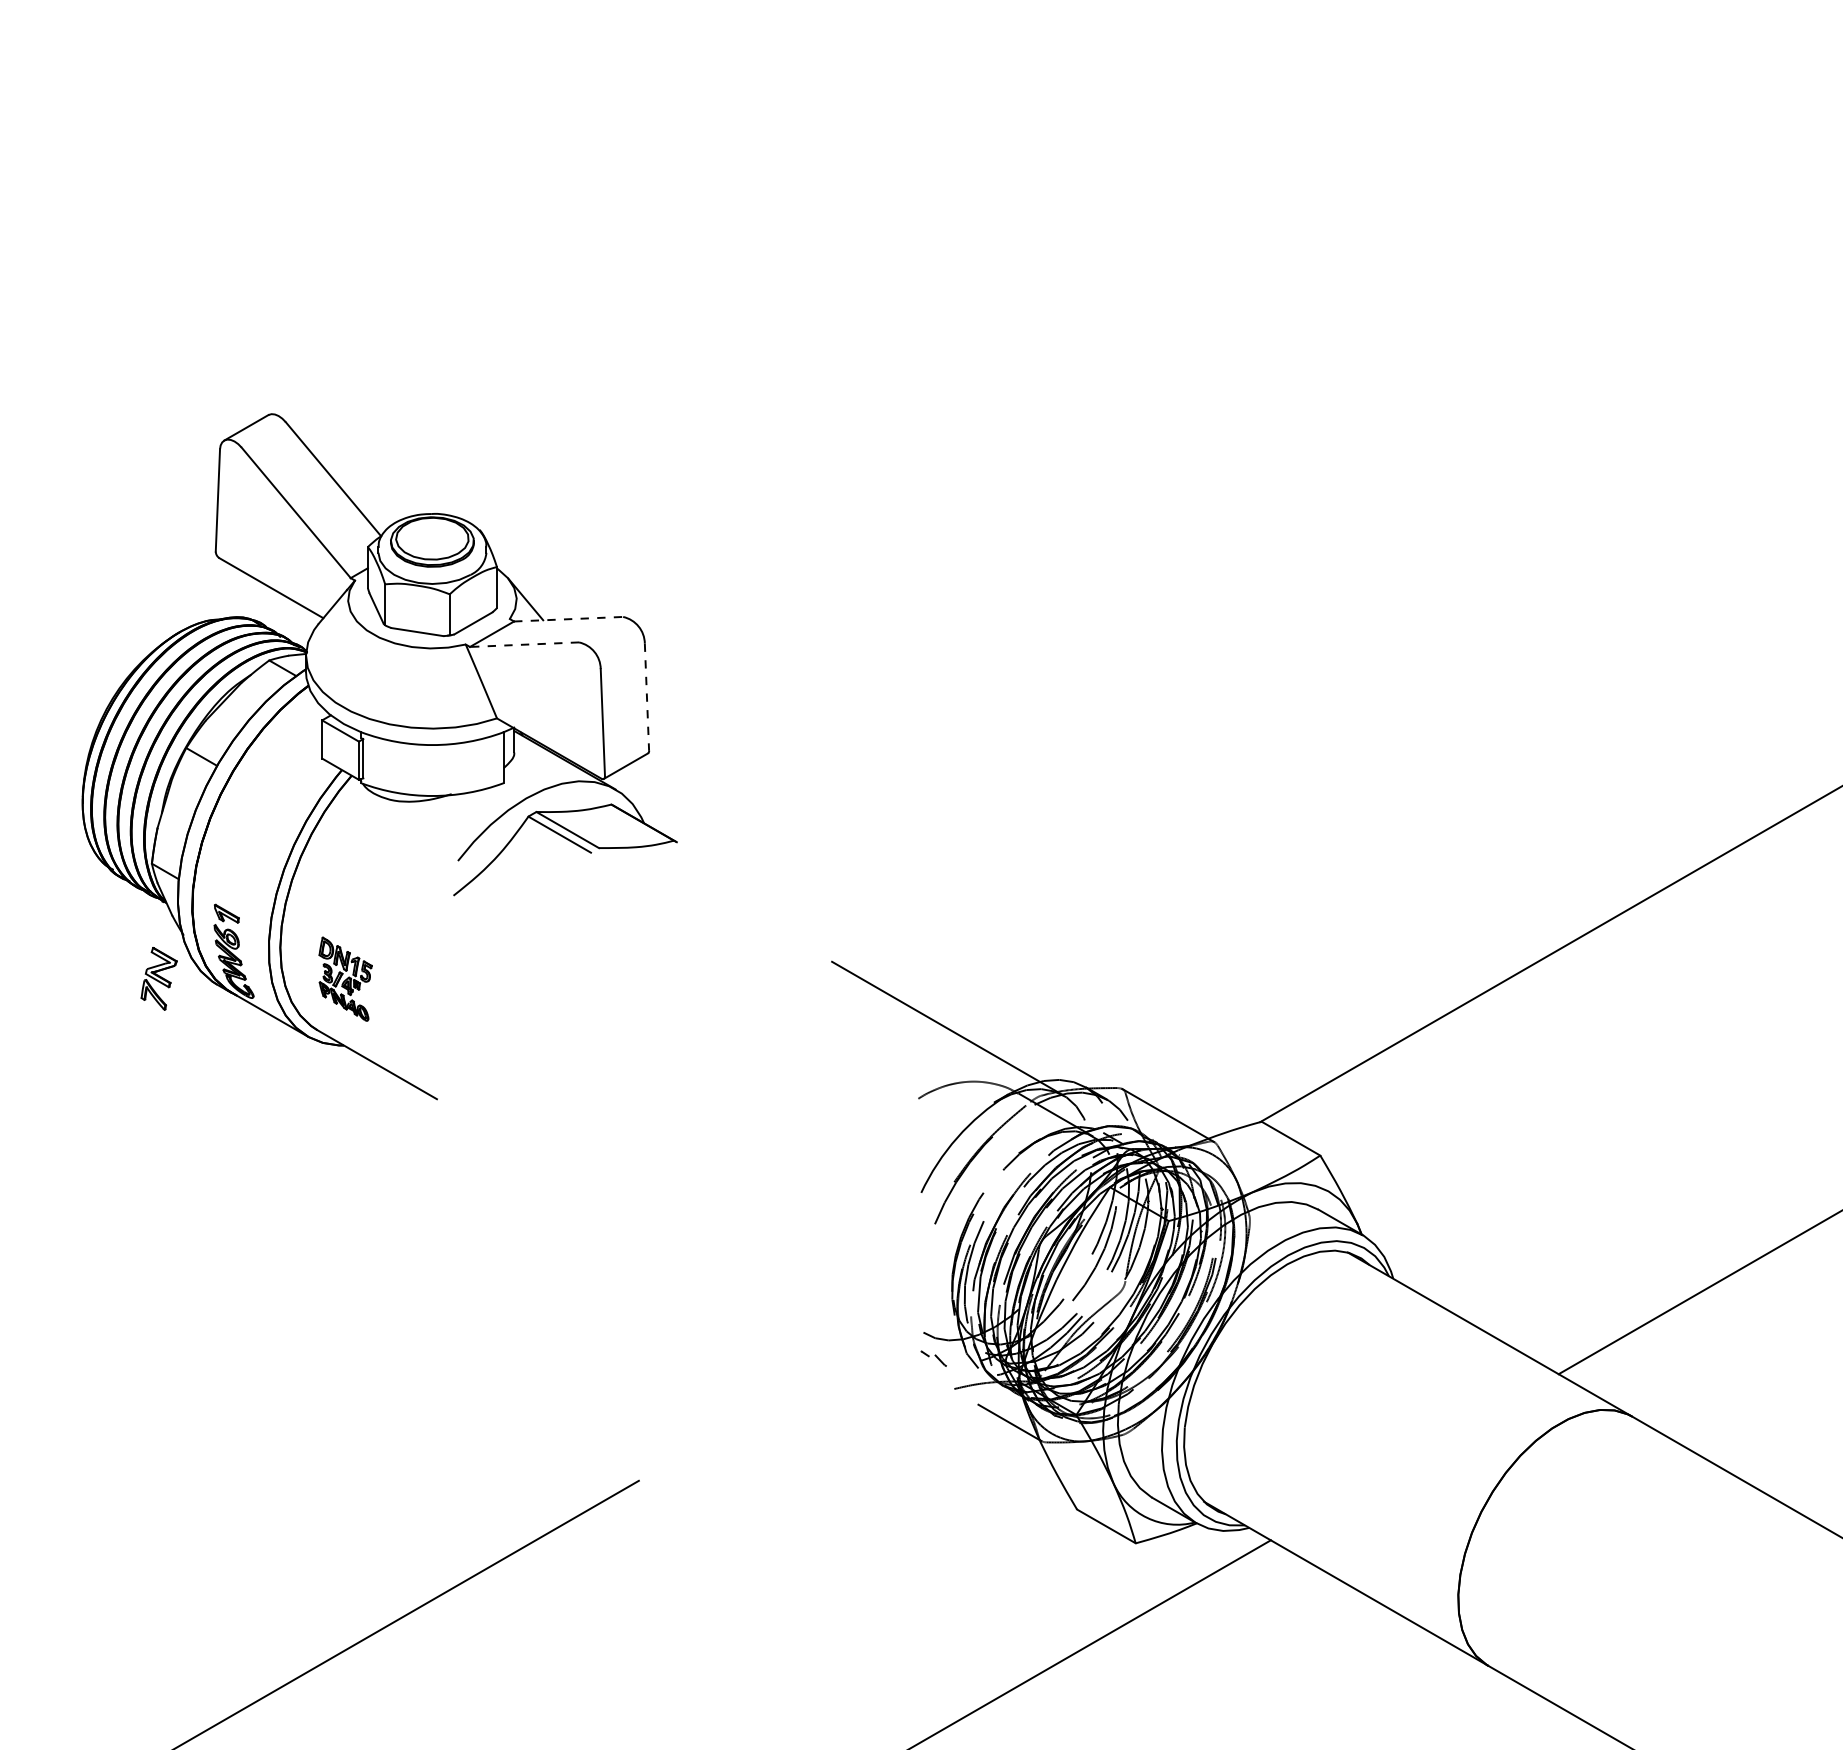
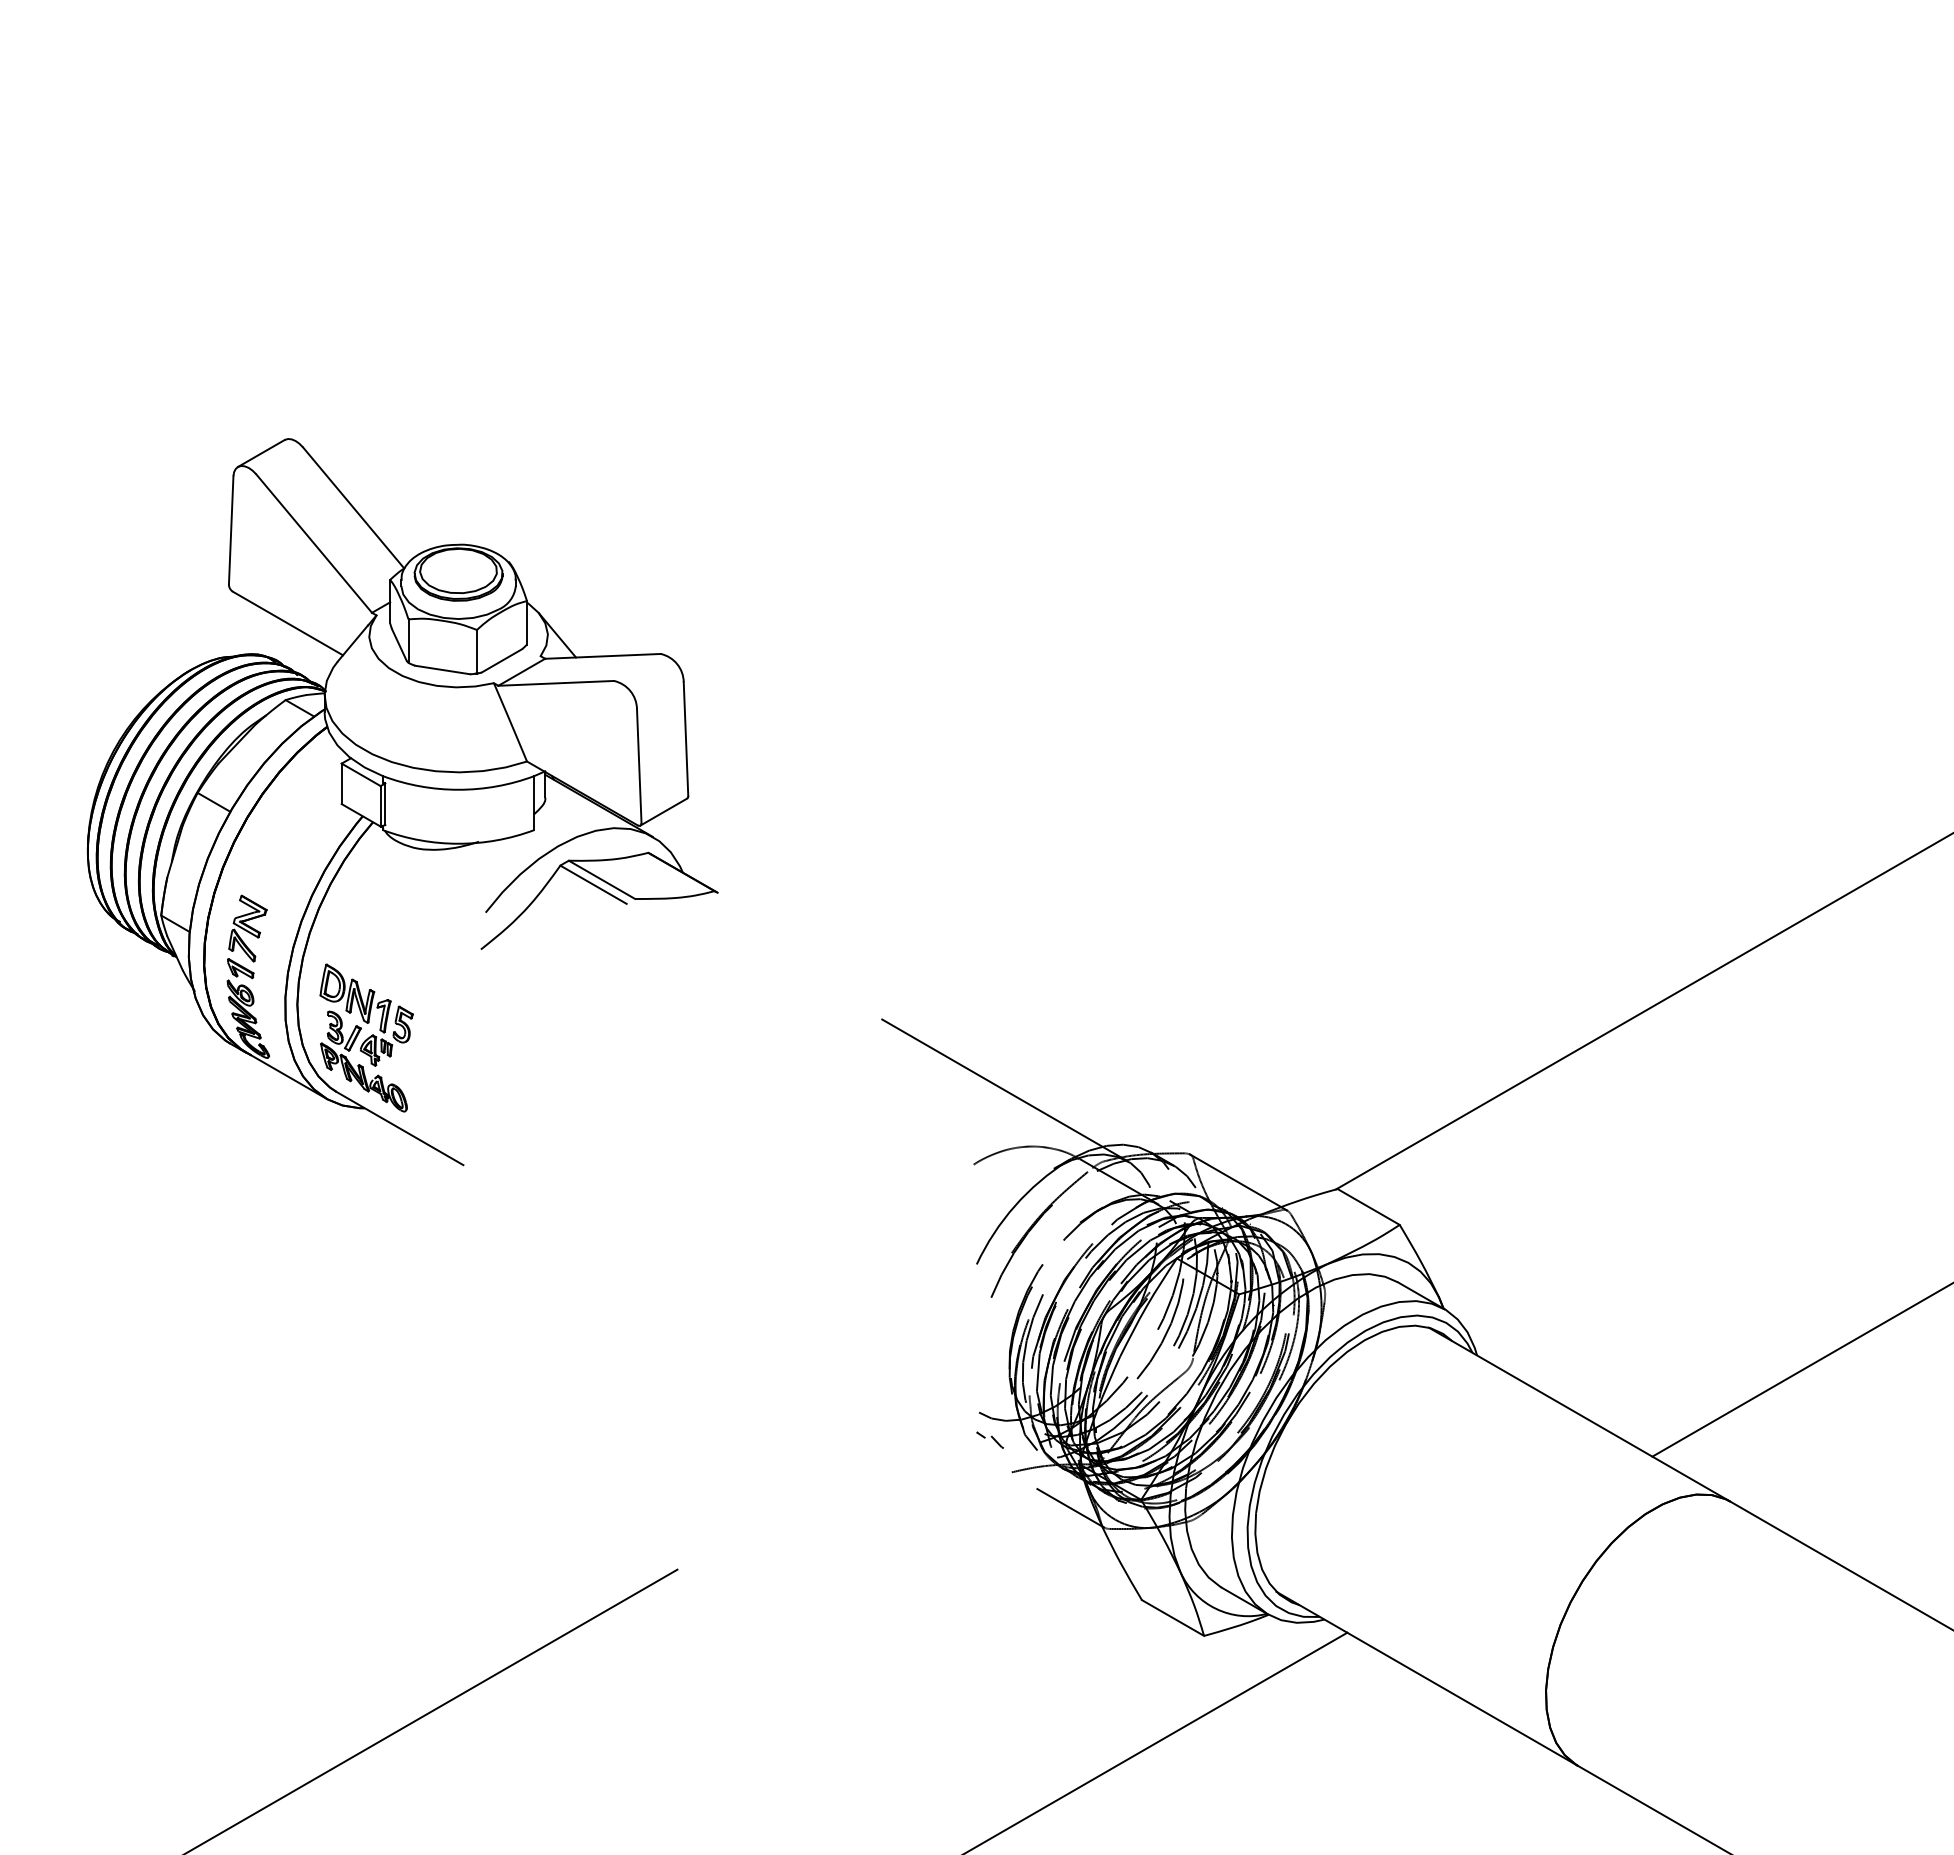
line: (568, 619) -> (602, 656), dashed -> solid
line: (524, 644) -> (556, 683), dashed -> solid
line: (647, 697) -> (686, 739), dashed -> solid
part: (158, 978) -> (247, 928), moved
part: (345, 978) -> (366, 1037), size x1.67

